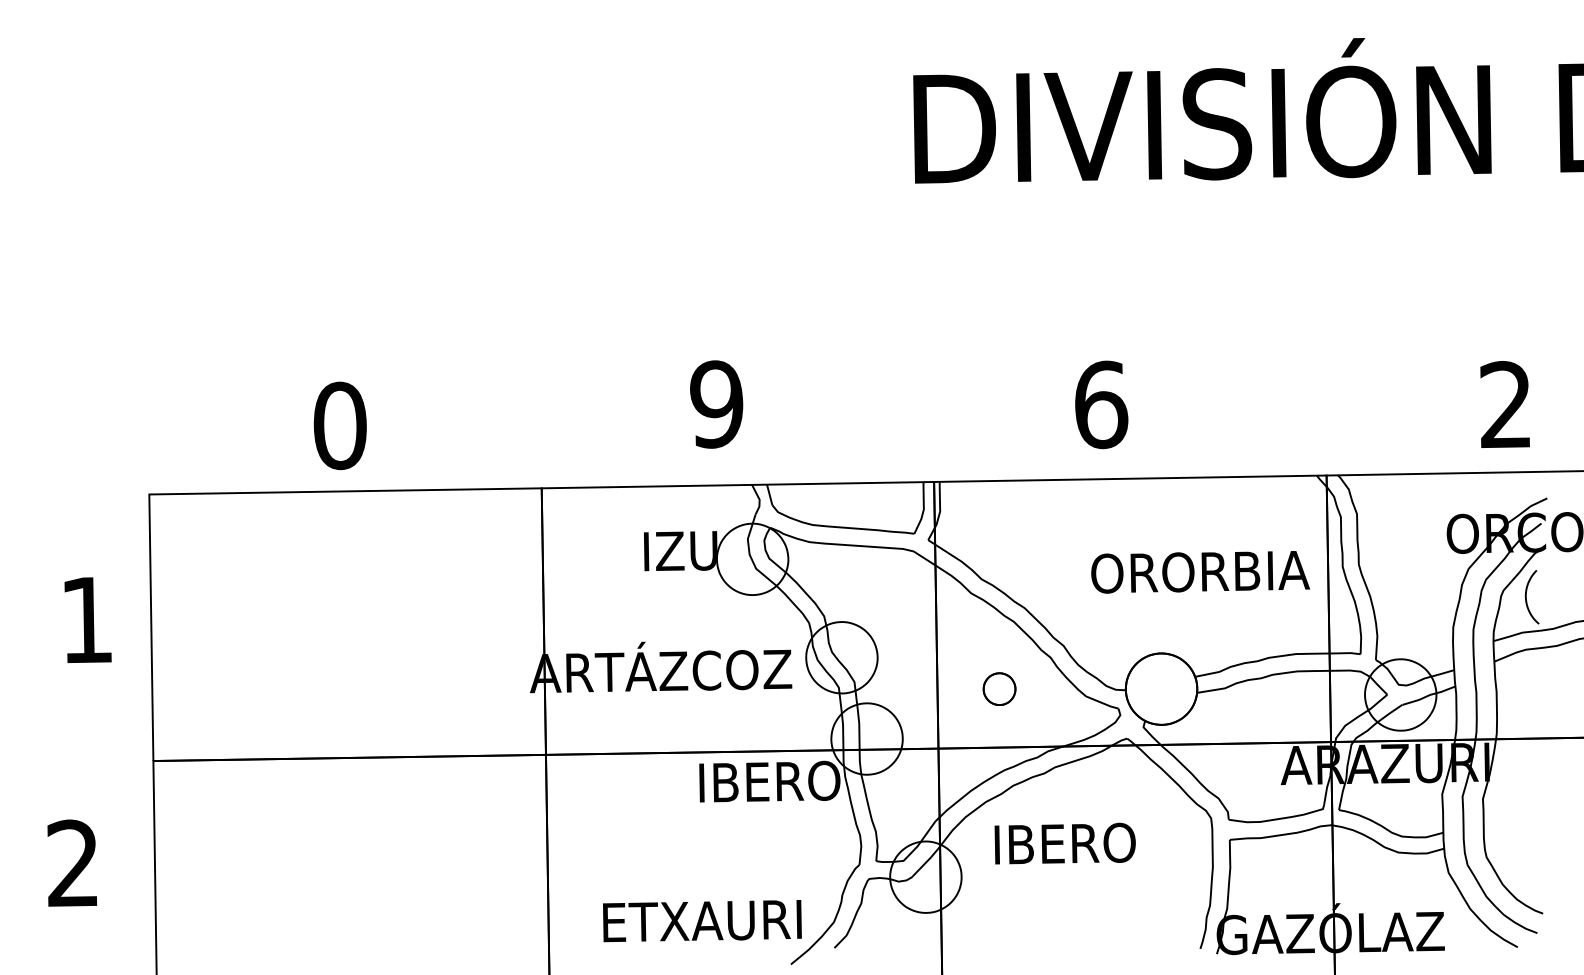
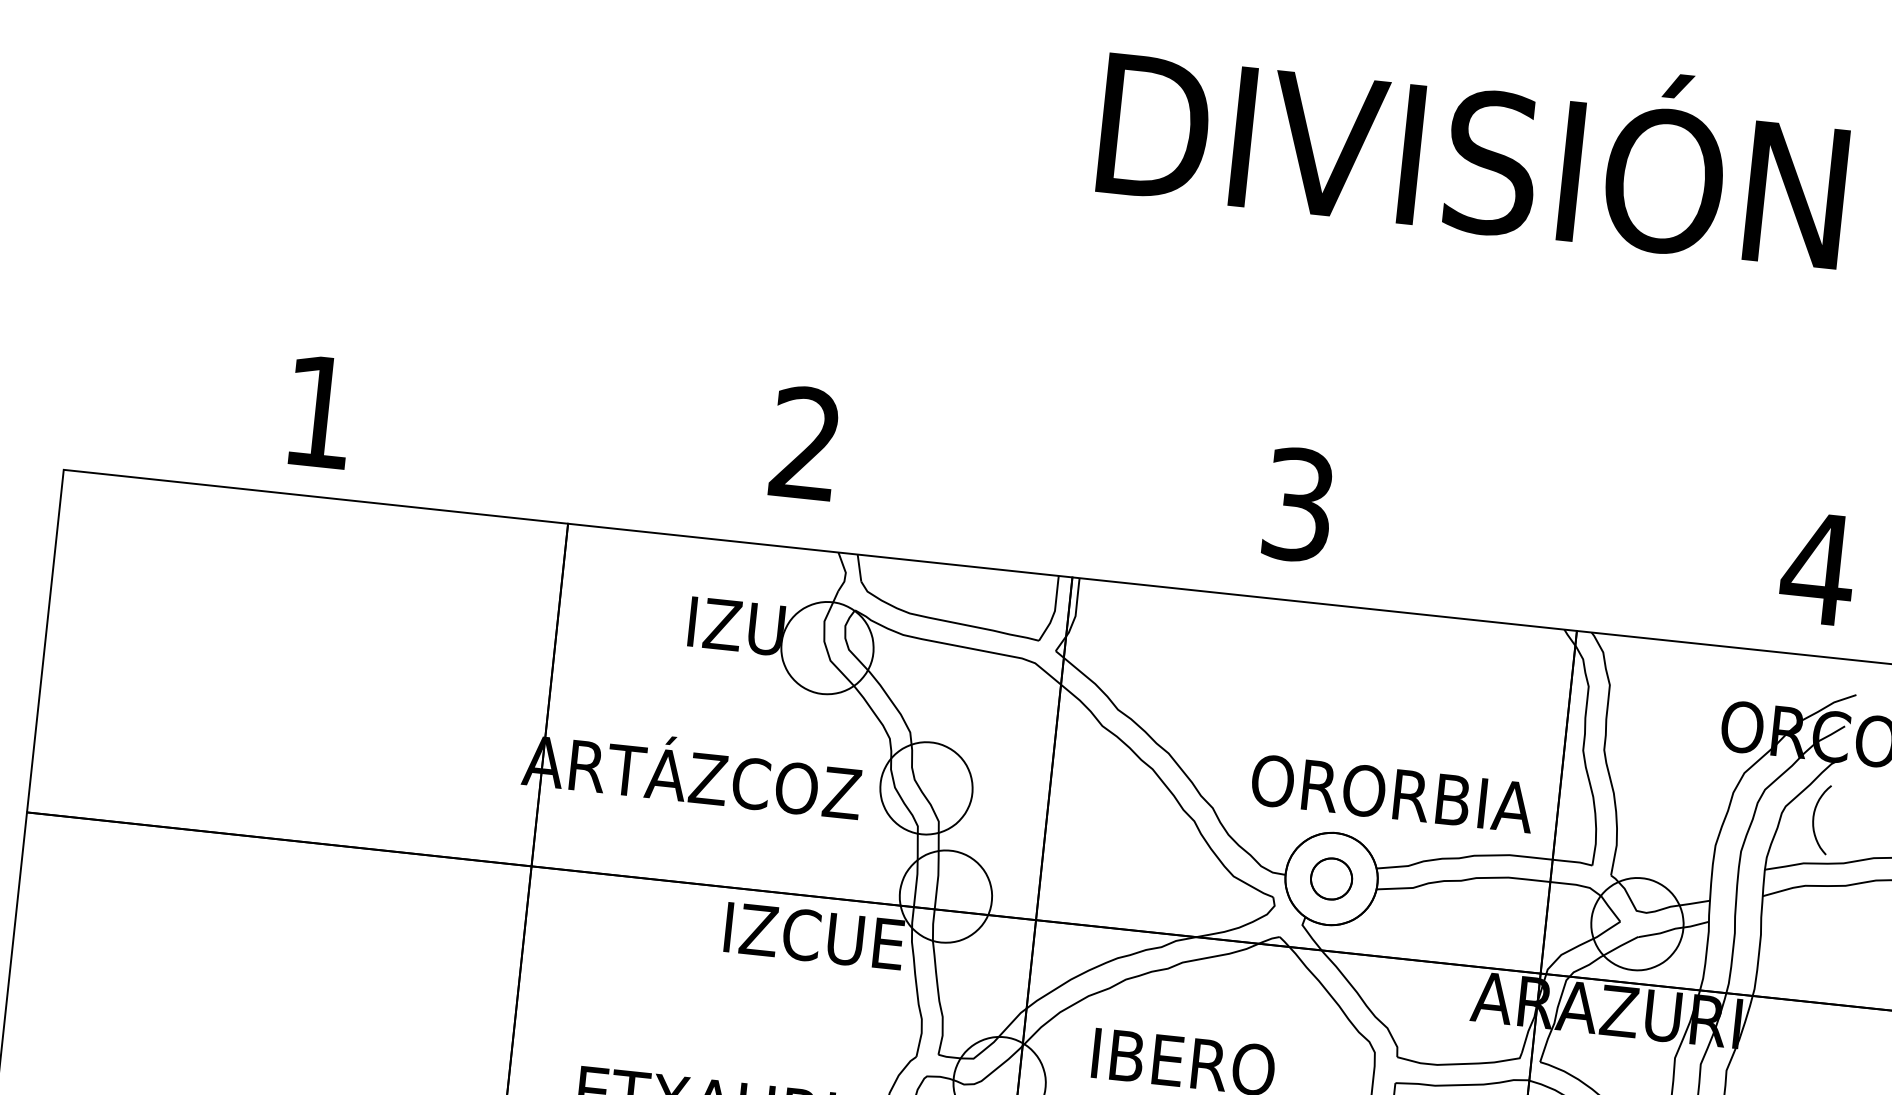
text: (716, 404) -> (805, 443), 9 -> 2
text: (1101, 404) -> (1299, 504), 6 -> 3
text: (1506, 404) -> (1818, 568), 2 -> 4
text: (339, 425) -> (318, 411), 0 -> 1
text: (1200, 572) -> (1392, 794), moved
part: (999, 688) -> (1331, 878), moved
text: (769, 781) -> (814, 935), IBERO -> IZCUE

